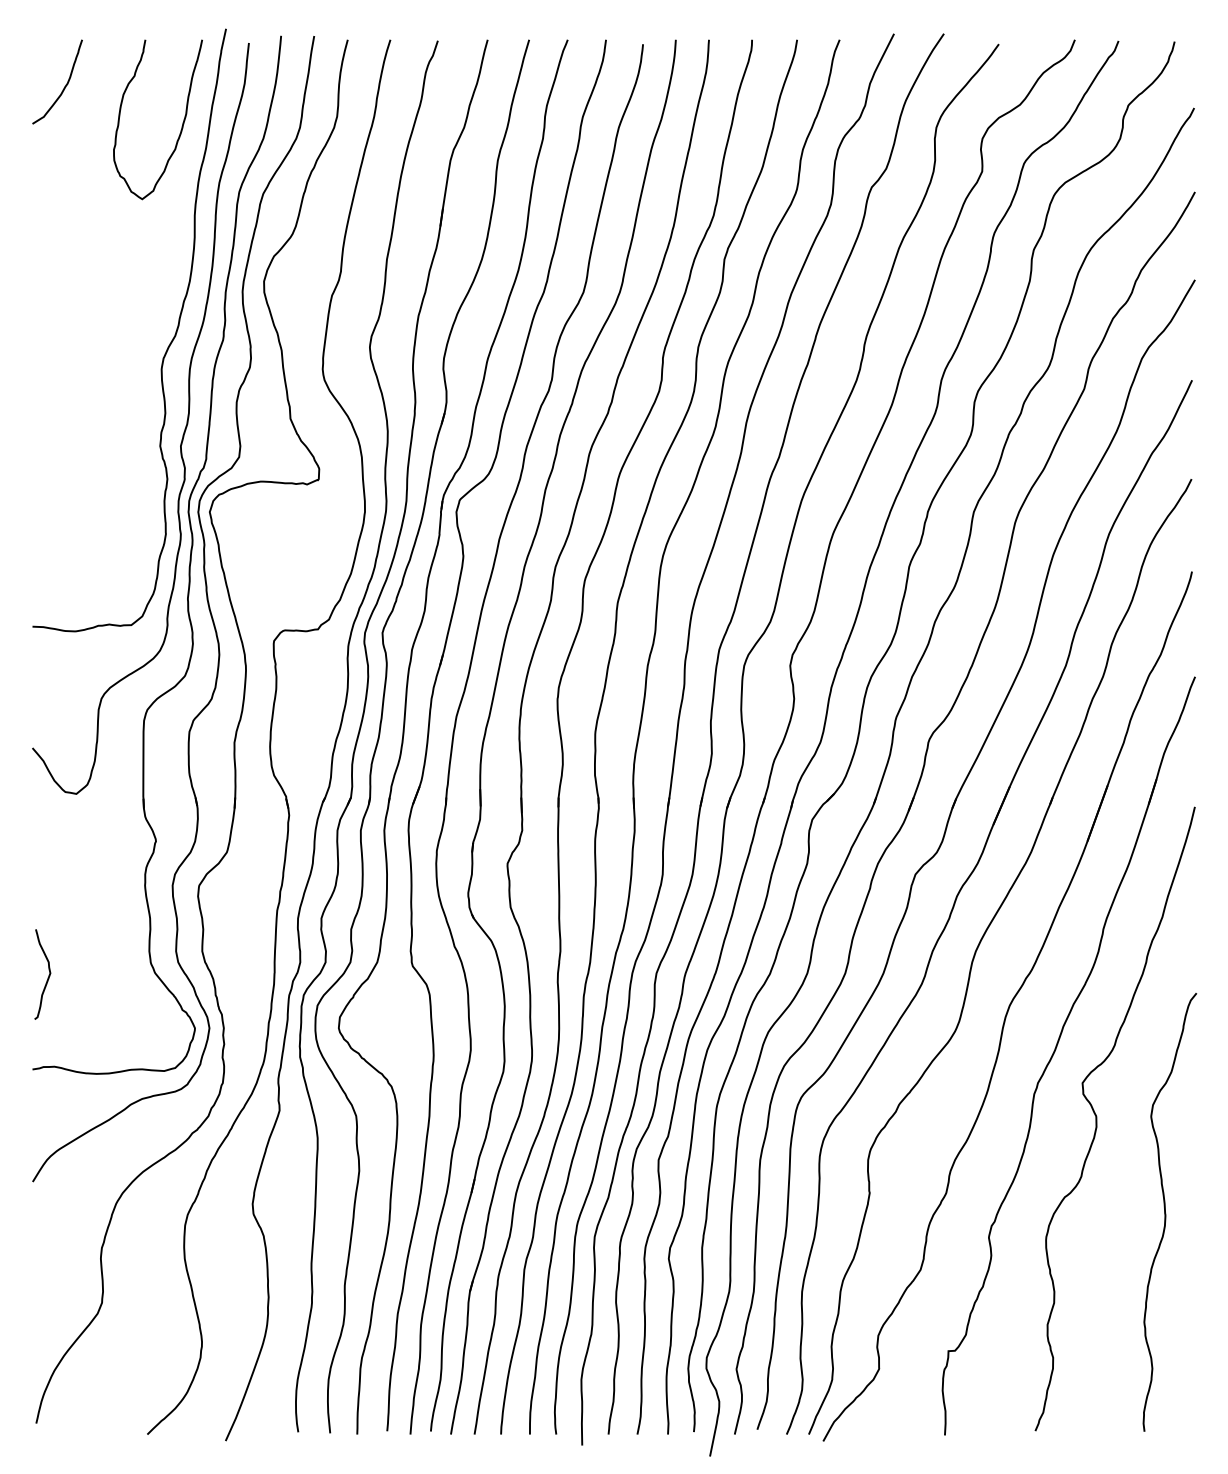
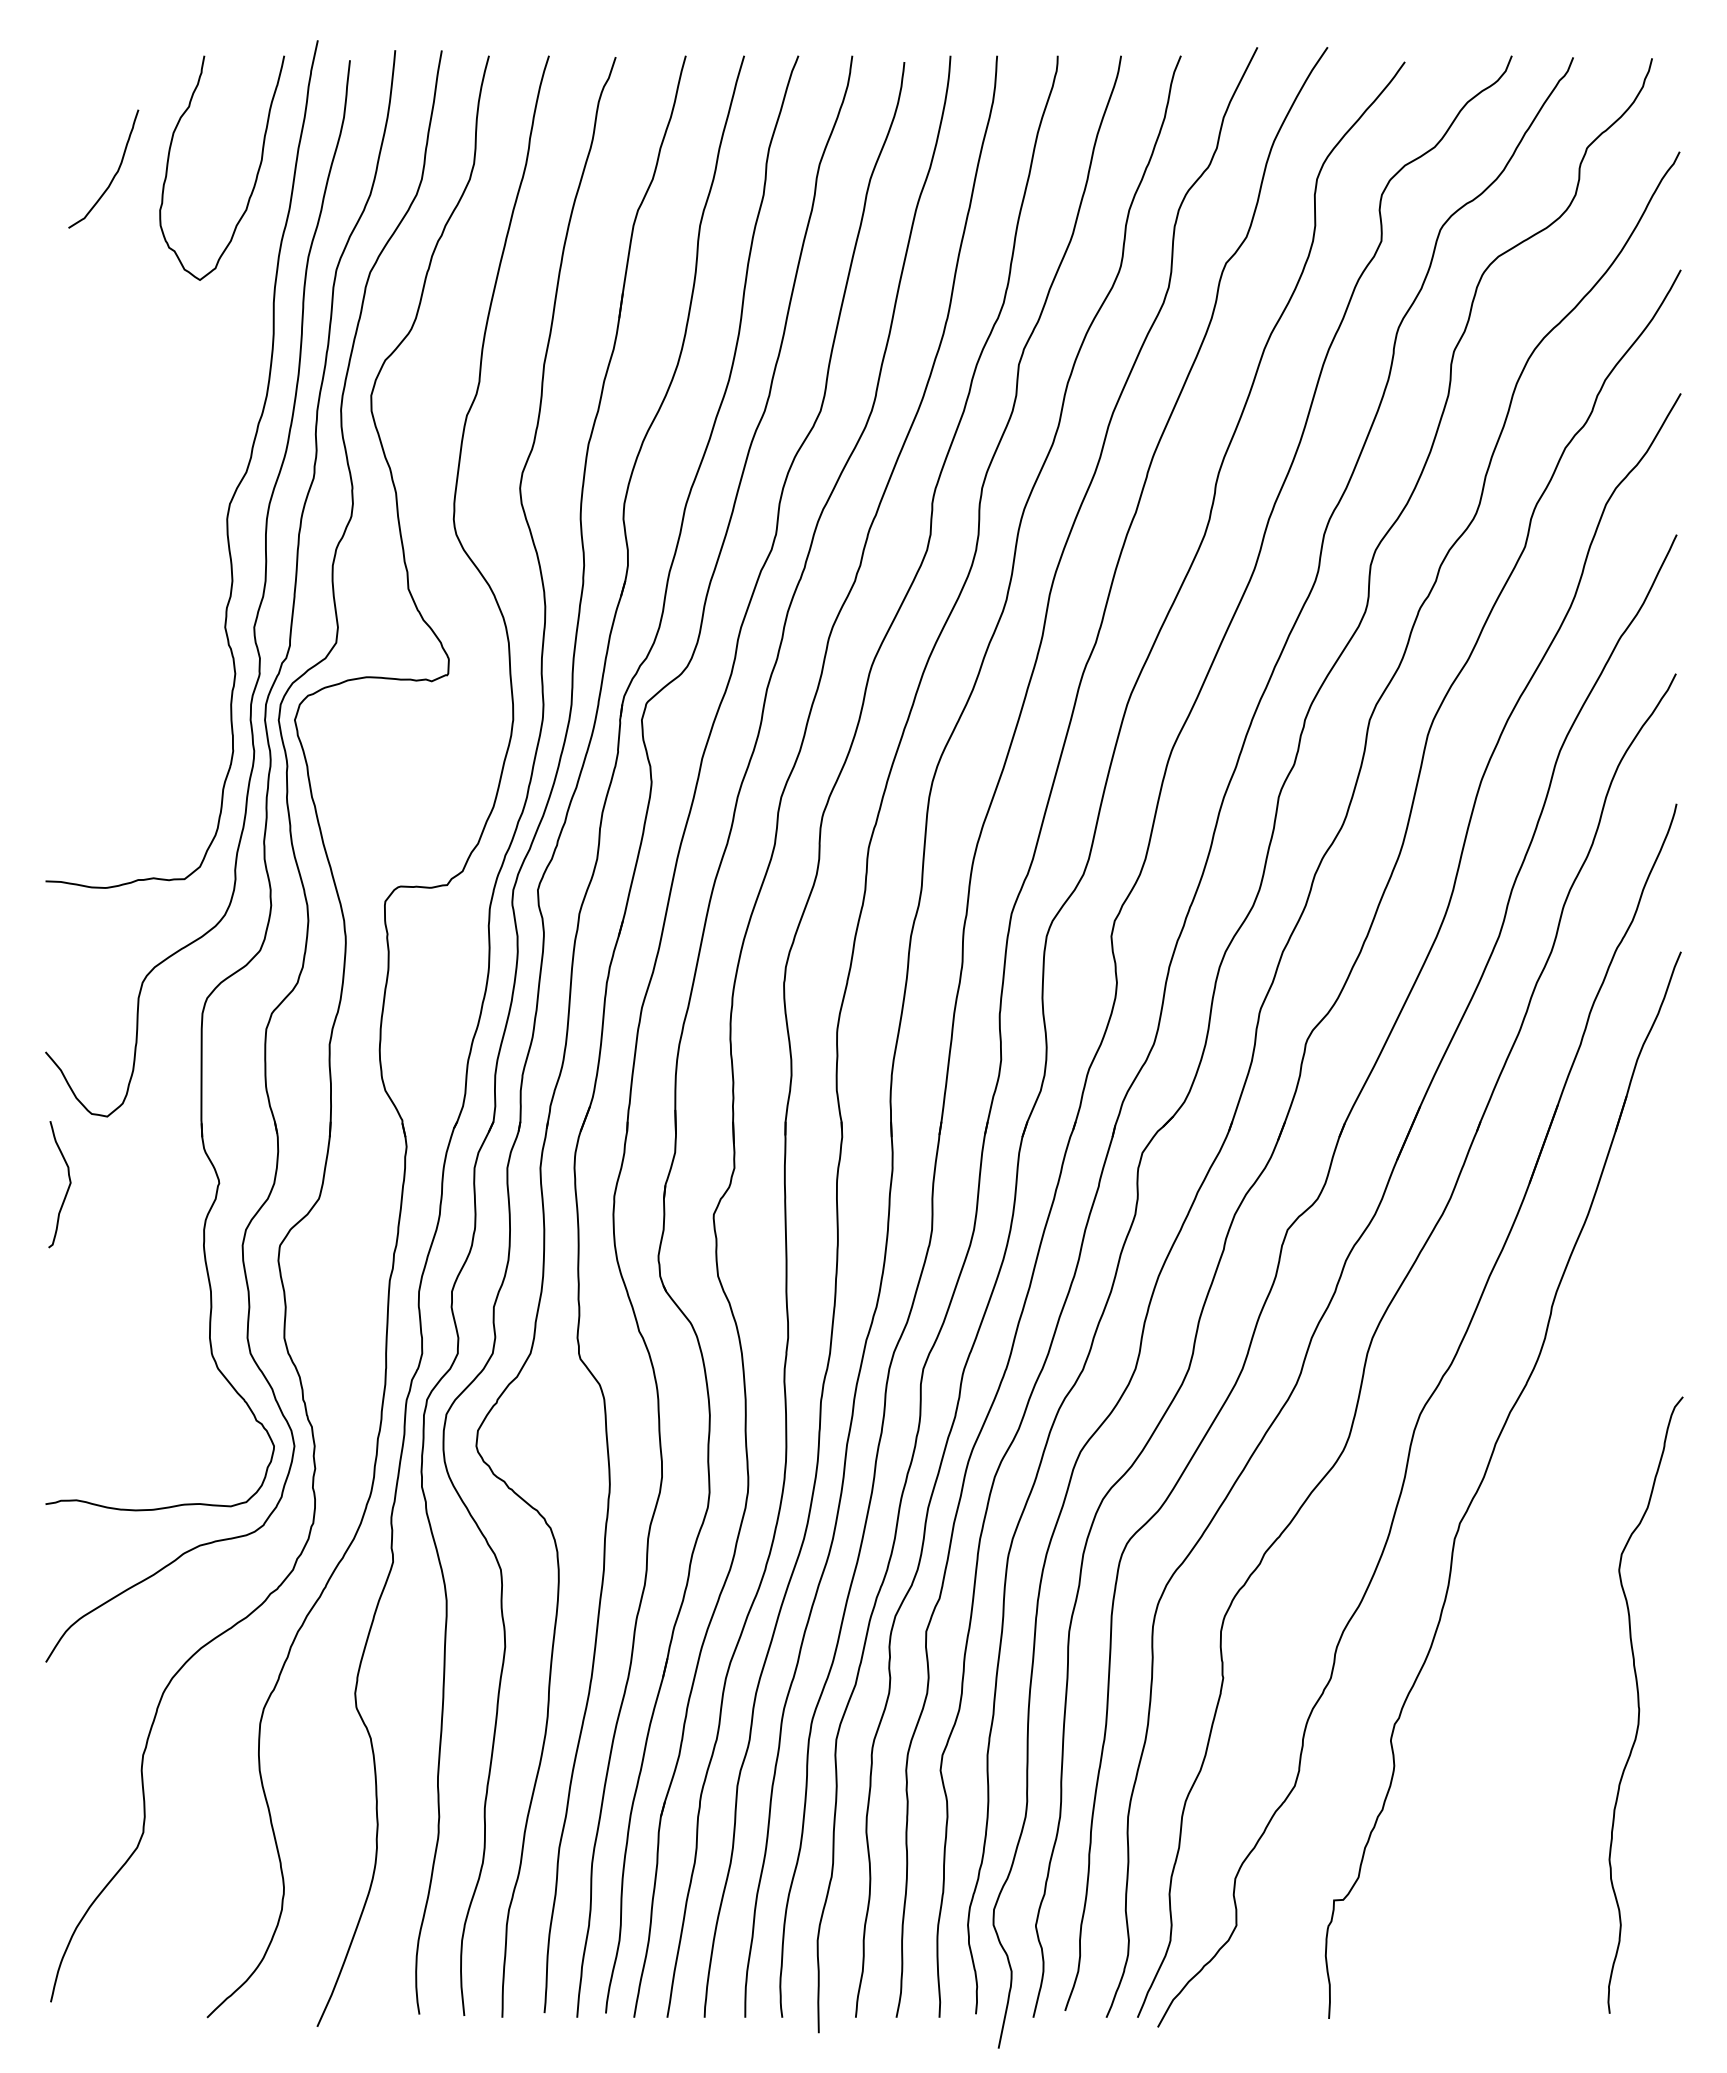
curve: (65, 85) -> (114, 174), moved
curve: (48, 977) -> (67, 1188), moved
curve: (1096, 1118) -> (1542, 1573), removed

